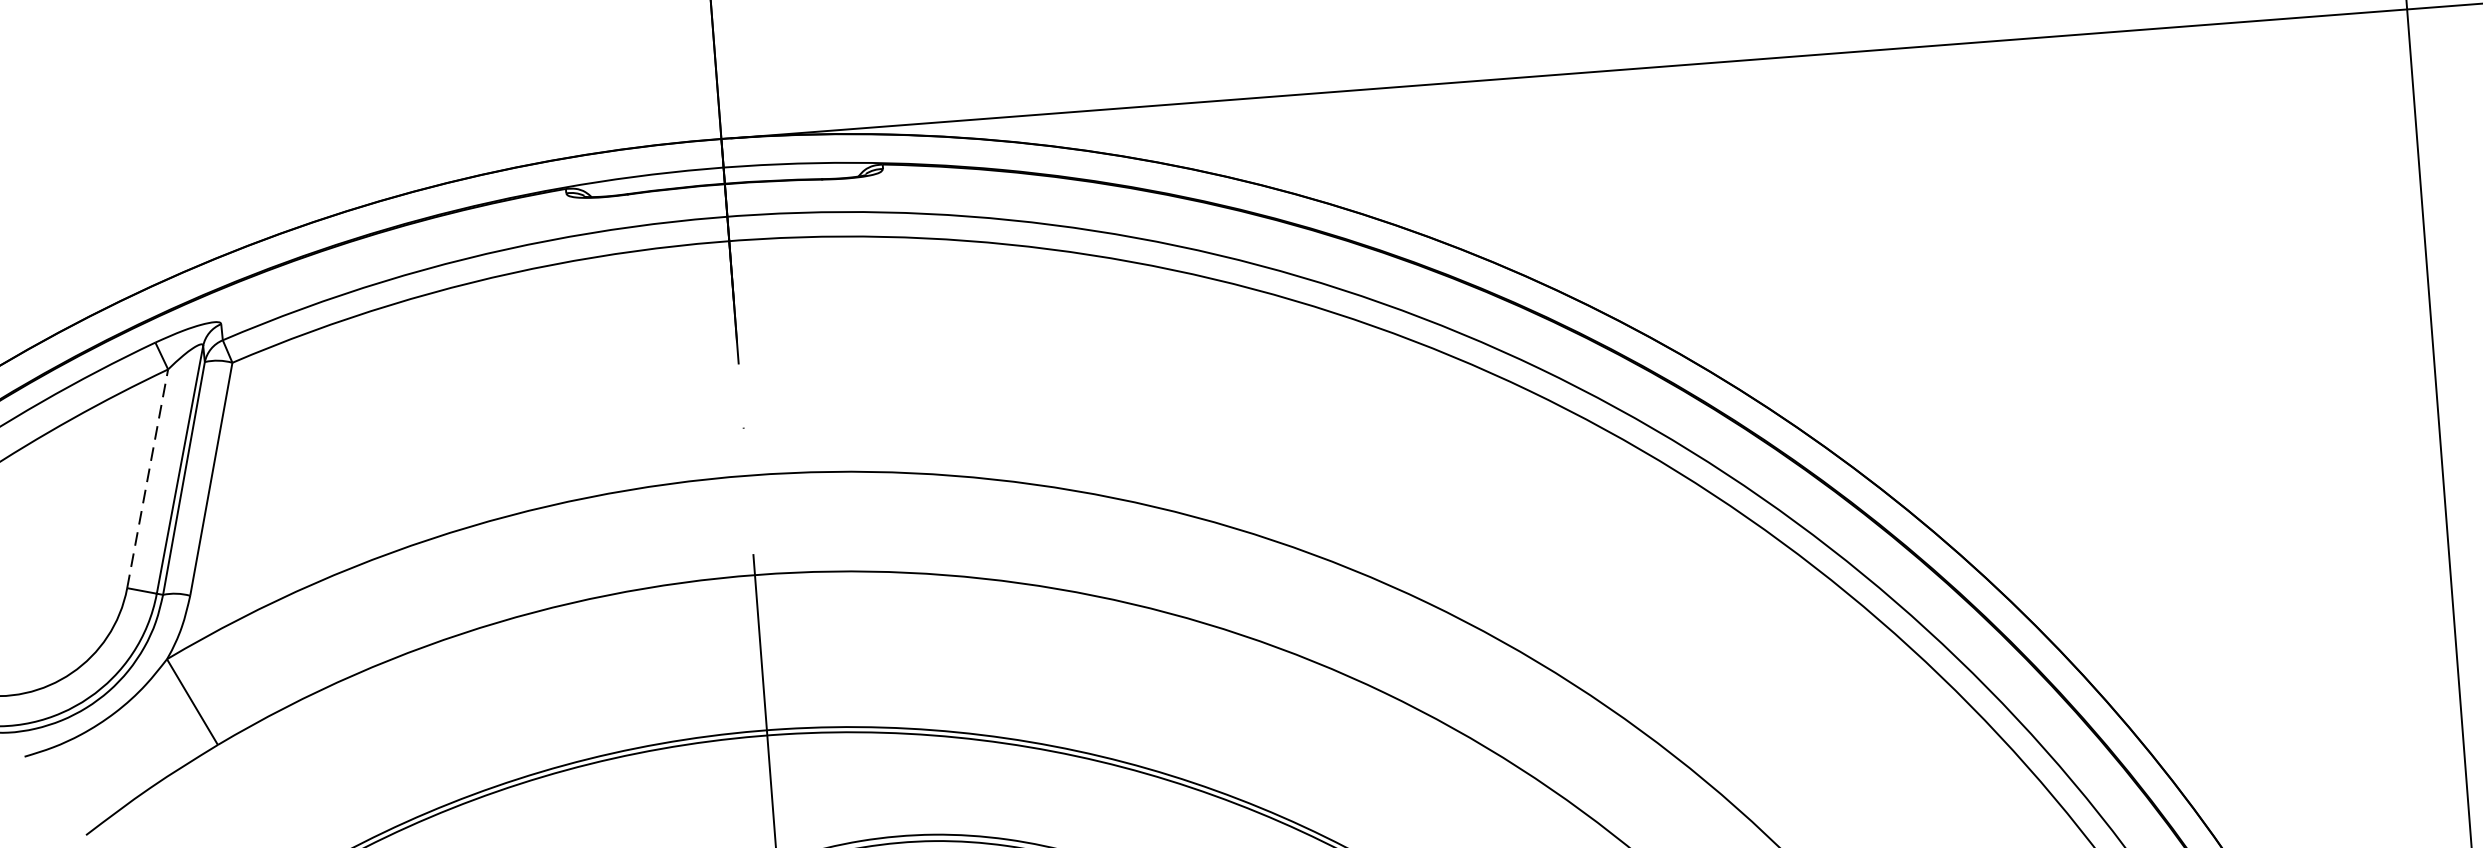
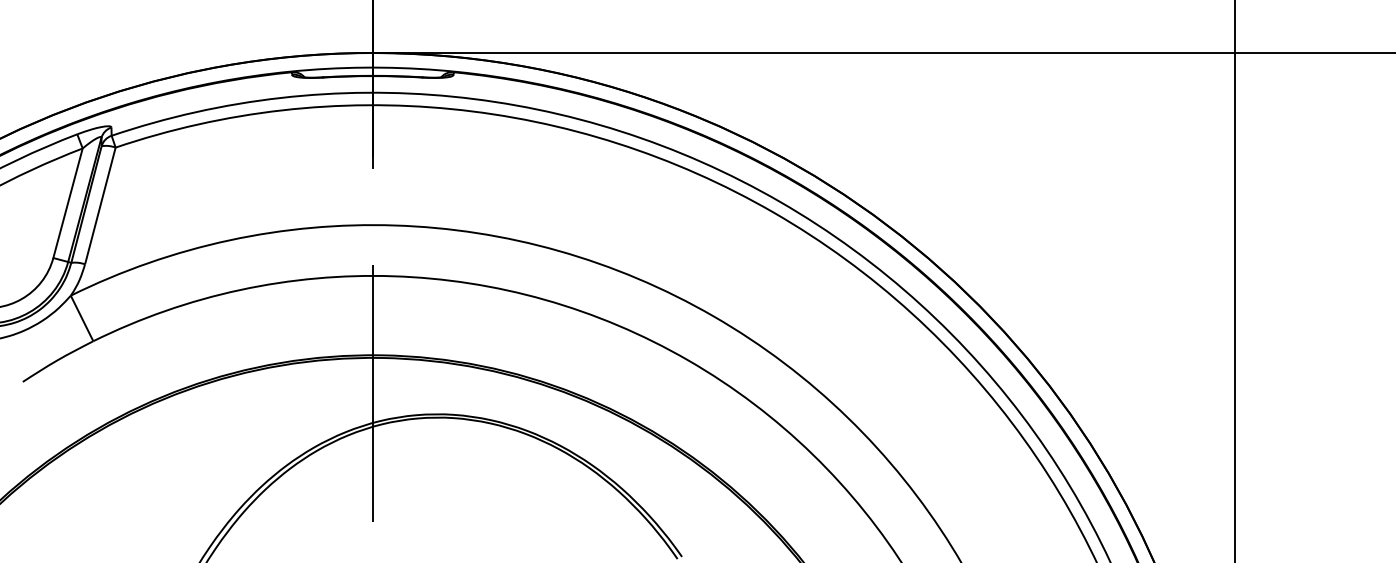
line: (148, 479) -> (68, 203), dashed -> solid

